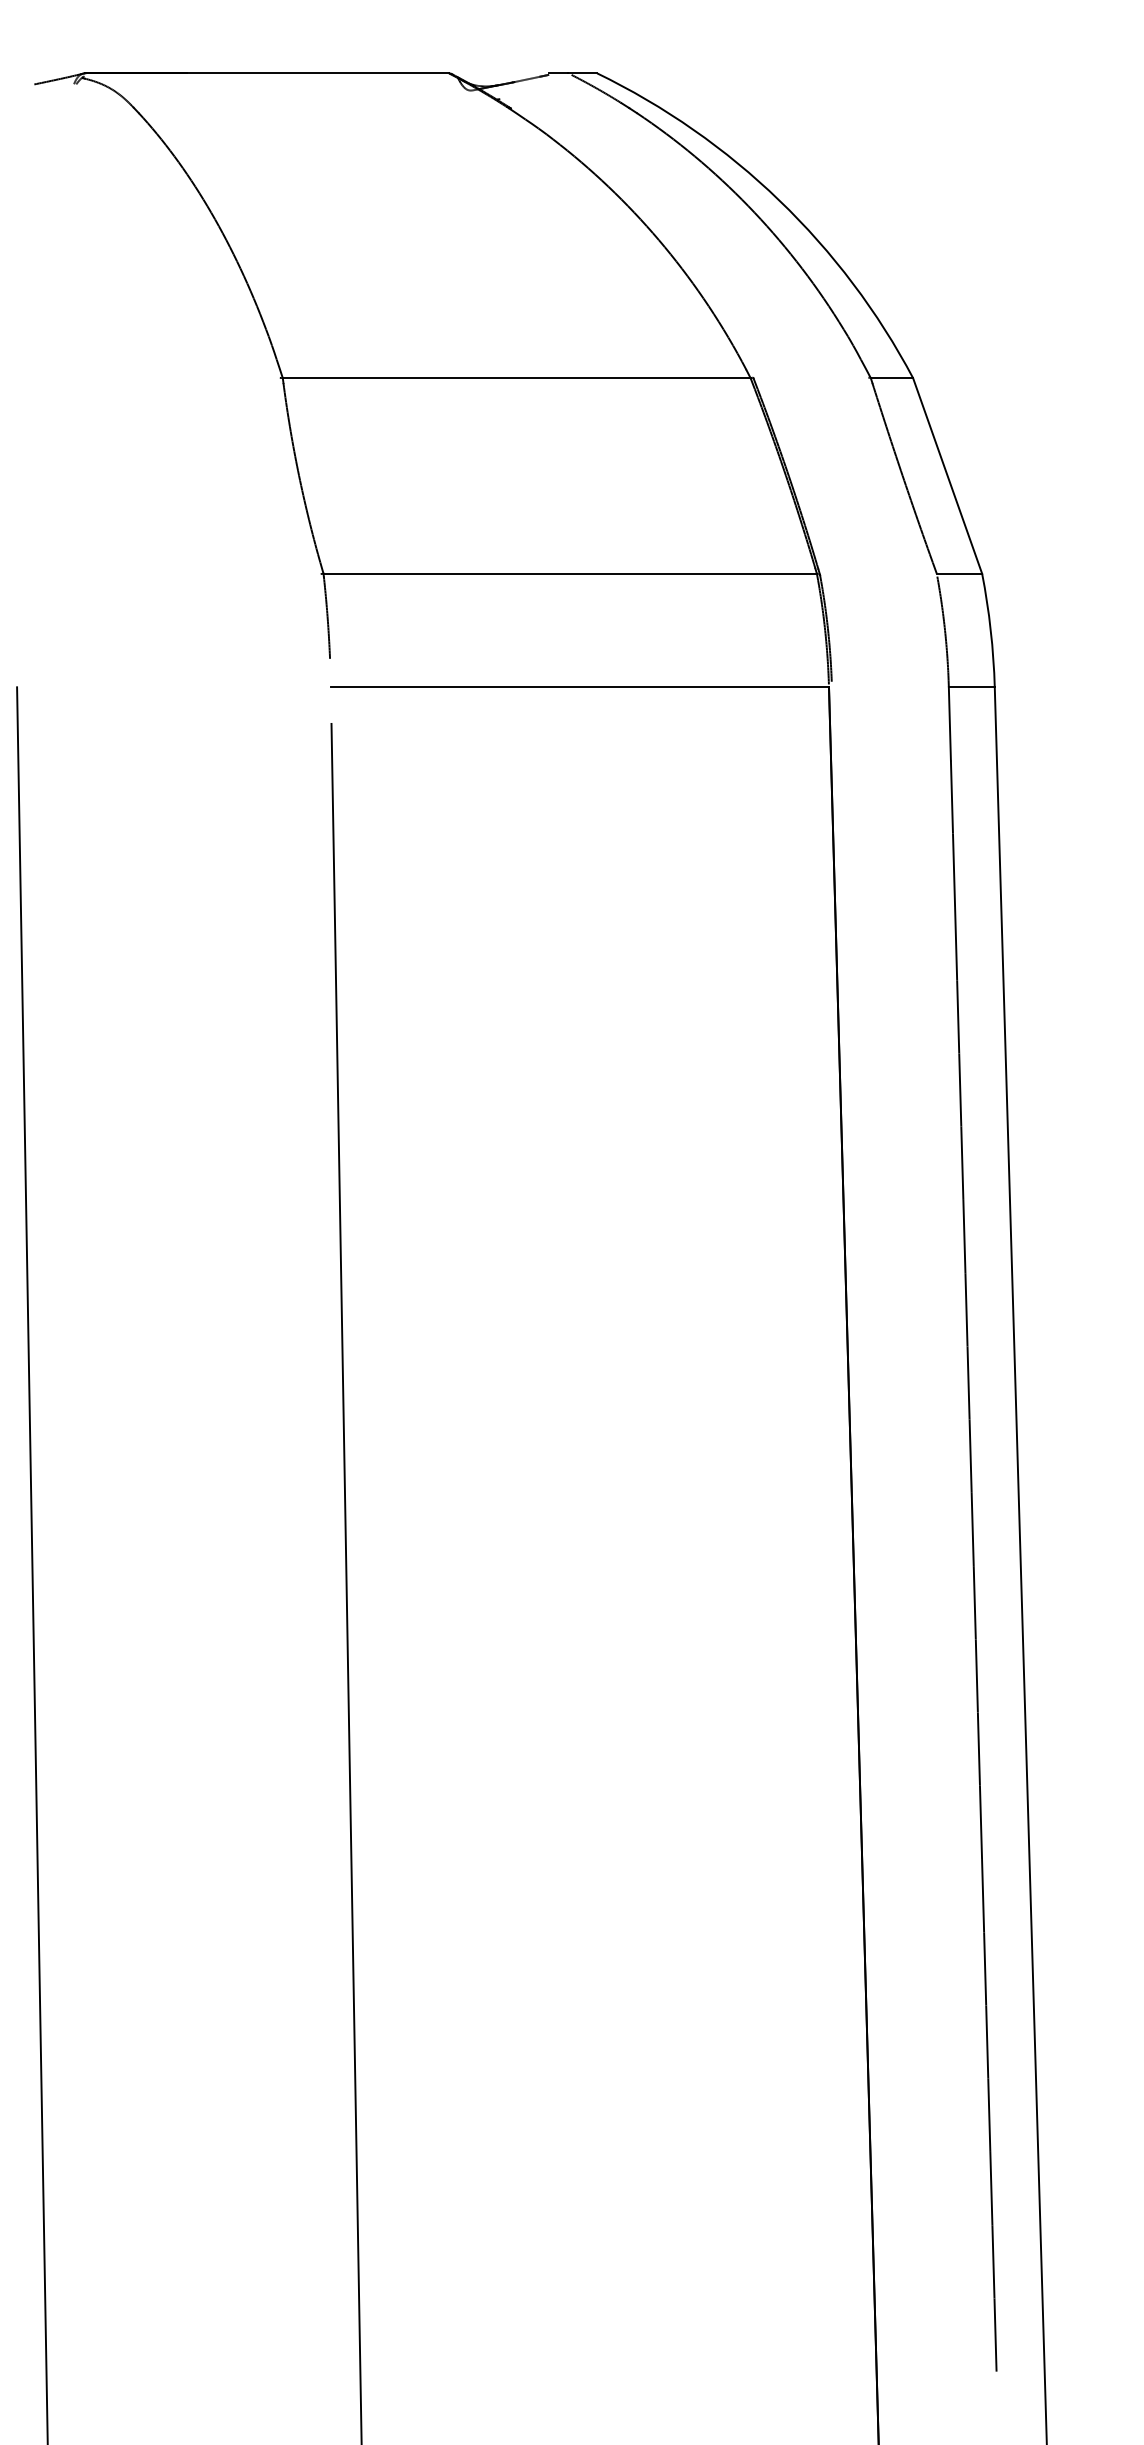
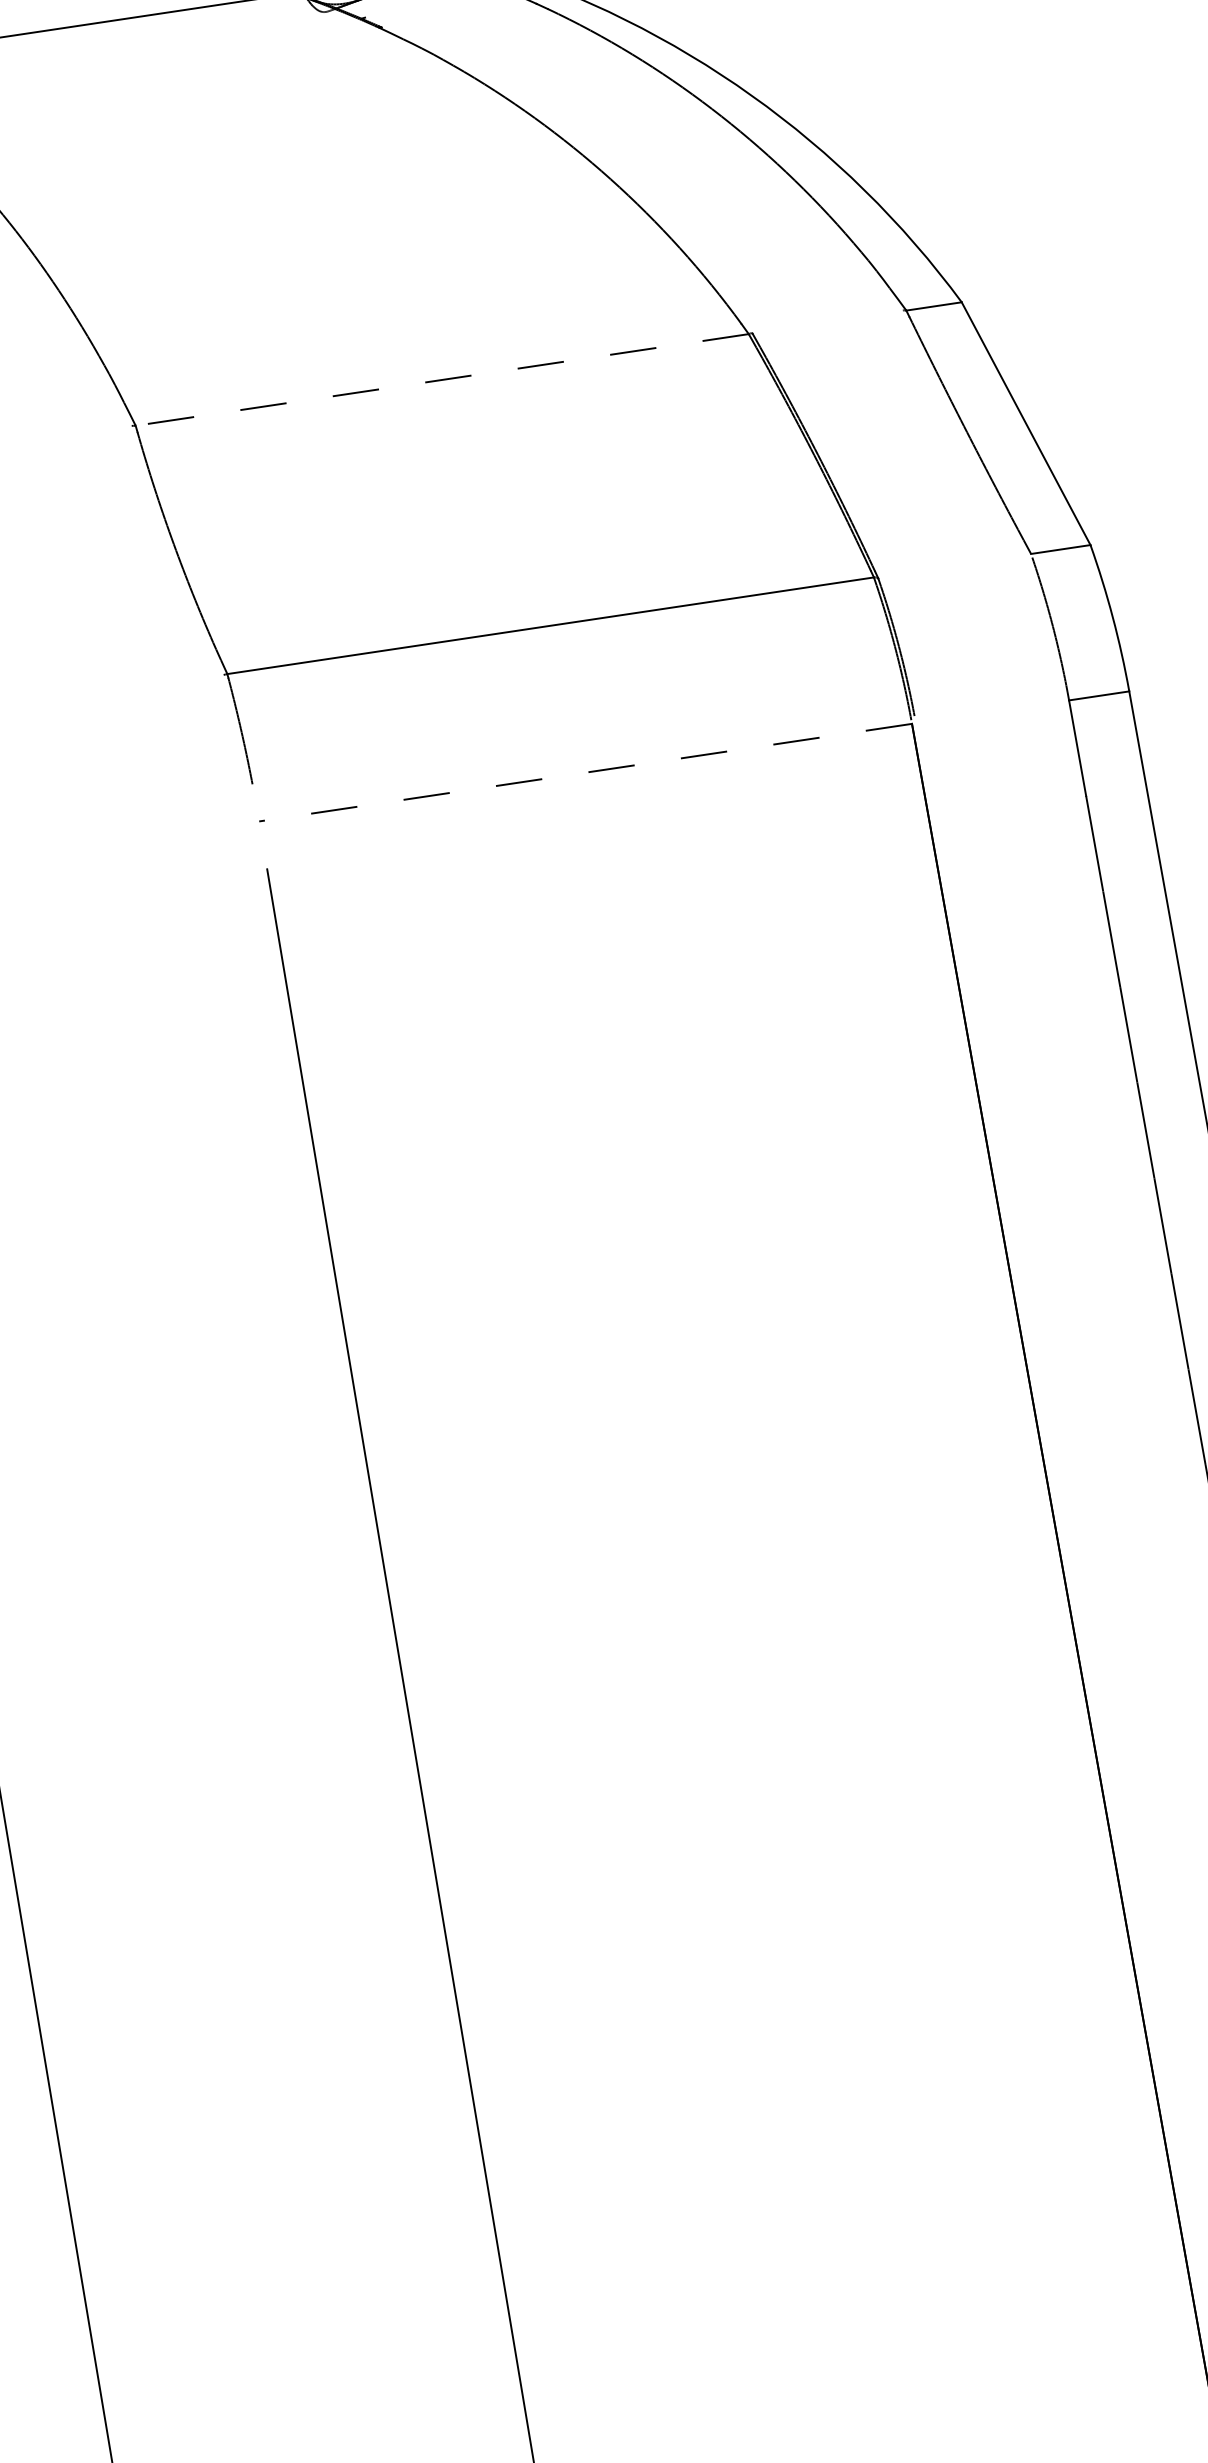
line: (516, 378) -> (441, 380), solid -> dashed
line: (579, 687) -> (585, 773), solid -> dashed

